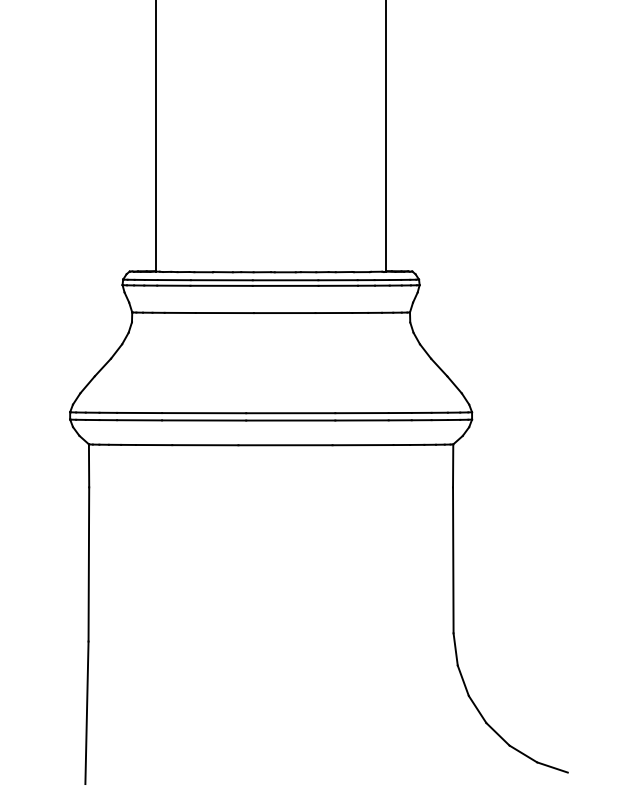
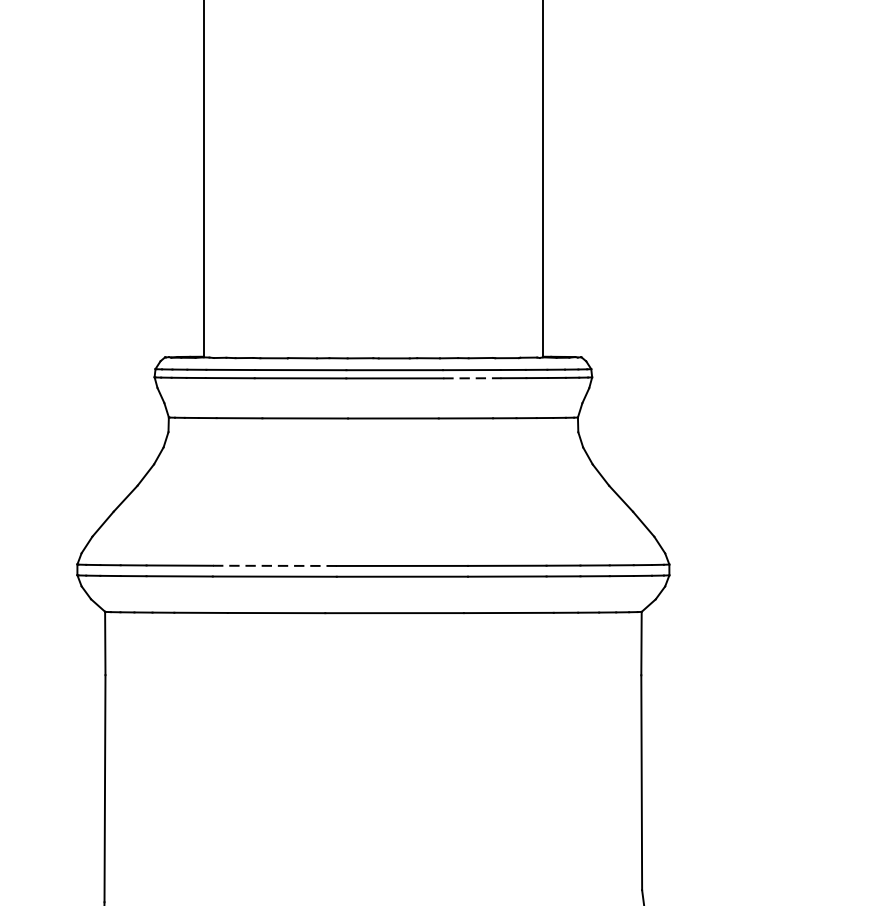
line: (338, 285) -> (472, 377), solid -> dashed
line: (203, 413) -> (273, 566), solid -> dashed

